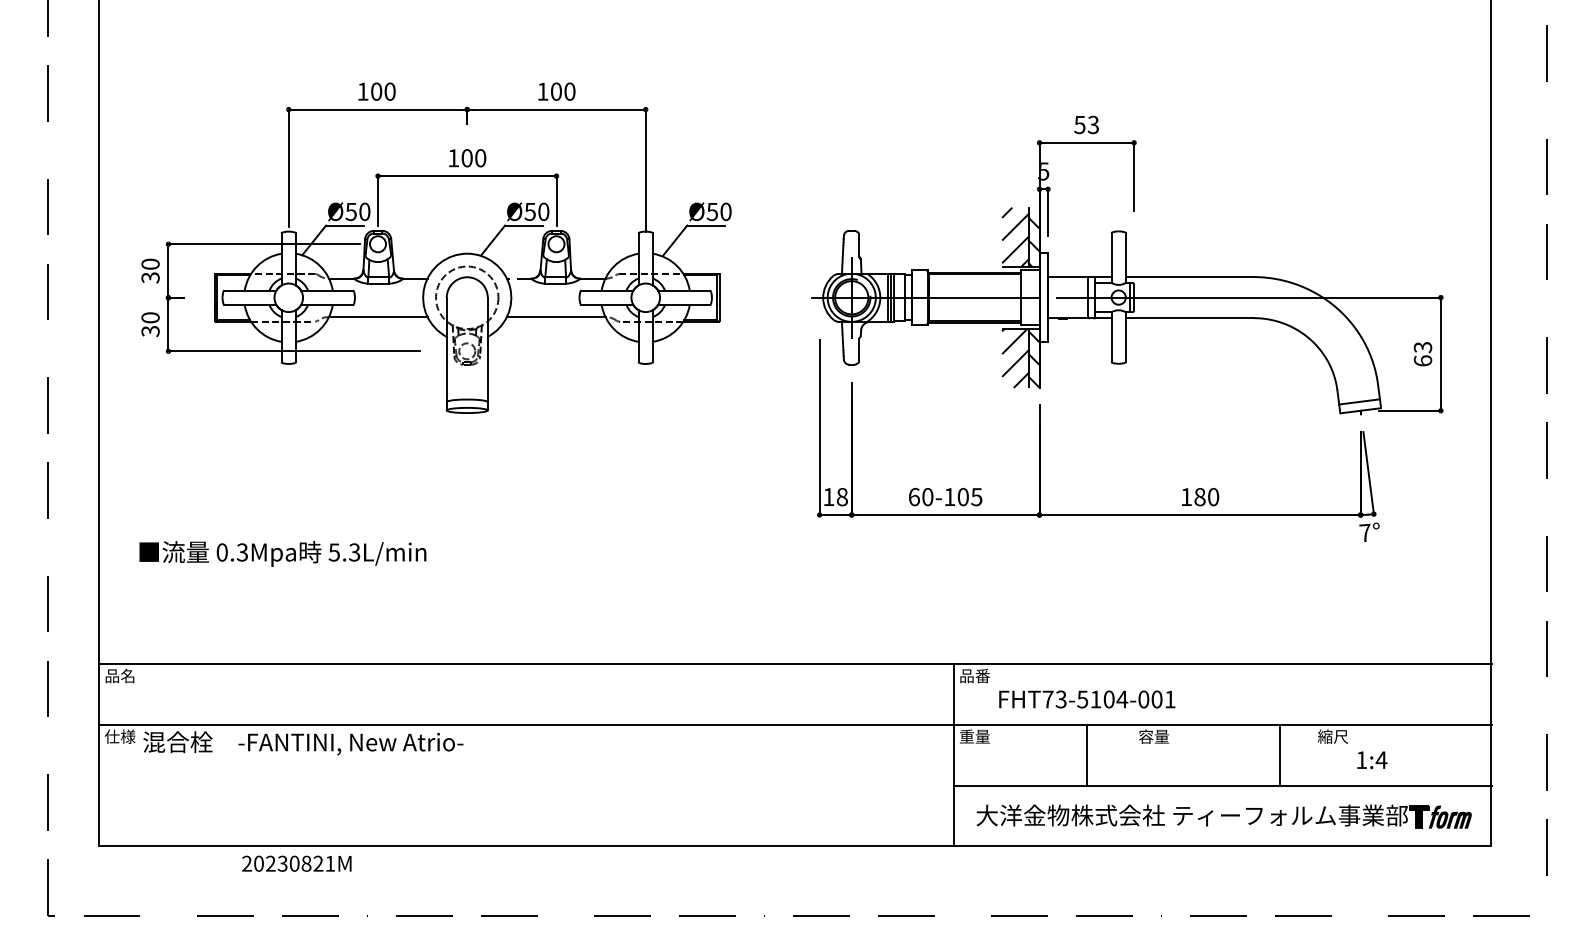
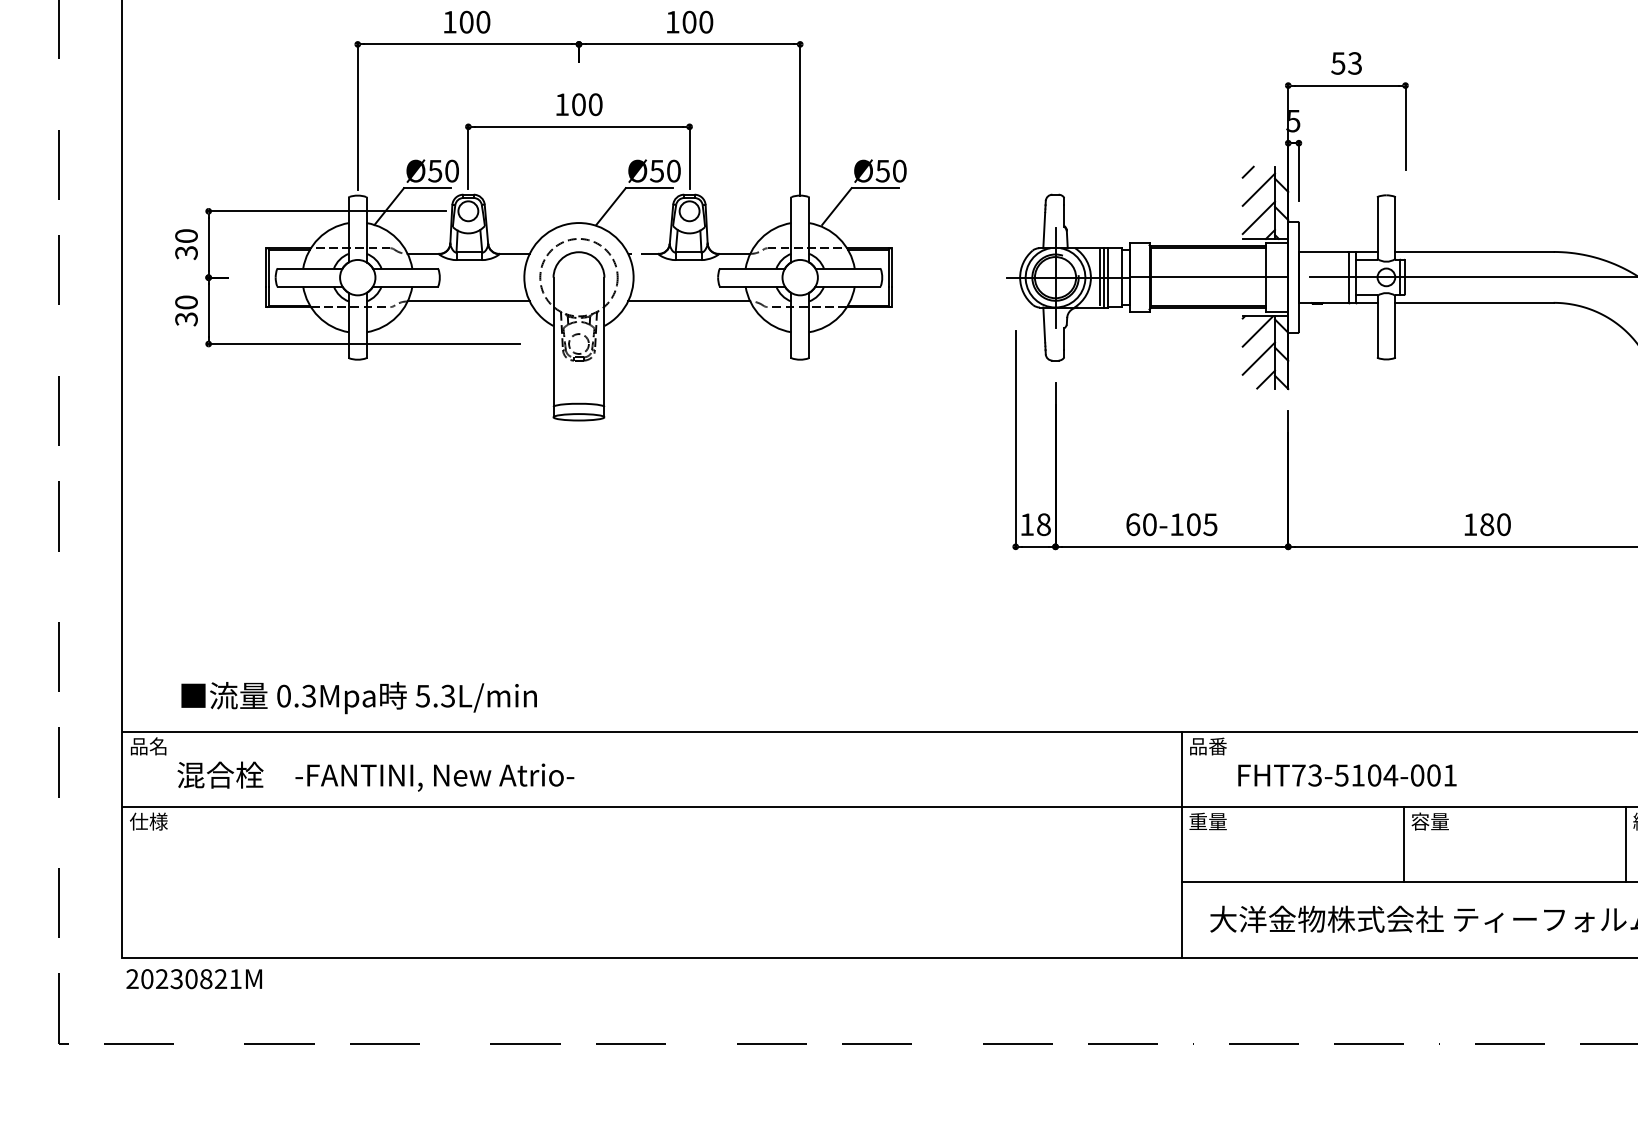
text: (282, 553) -> (358, 697), moved
text: (303, 743) -> (376, 776), moved
line: (1087, 755) -> (1404, 844), moved
line: (1280, 755) -> (1626, 844), moved
text: (296, 863) -> (193, 978), moved

